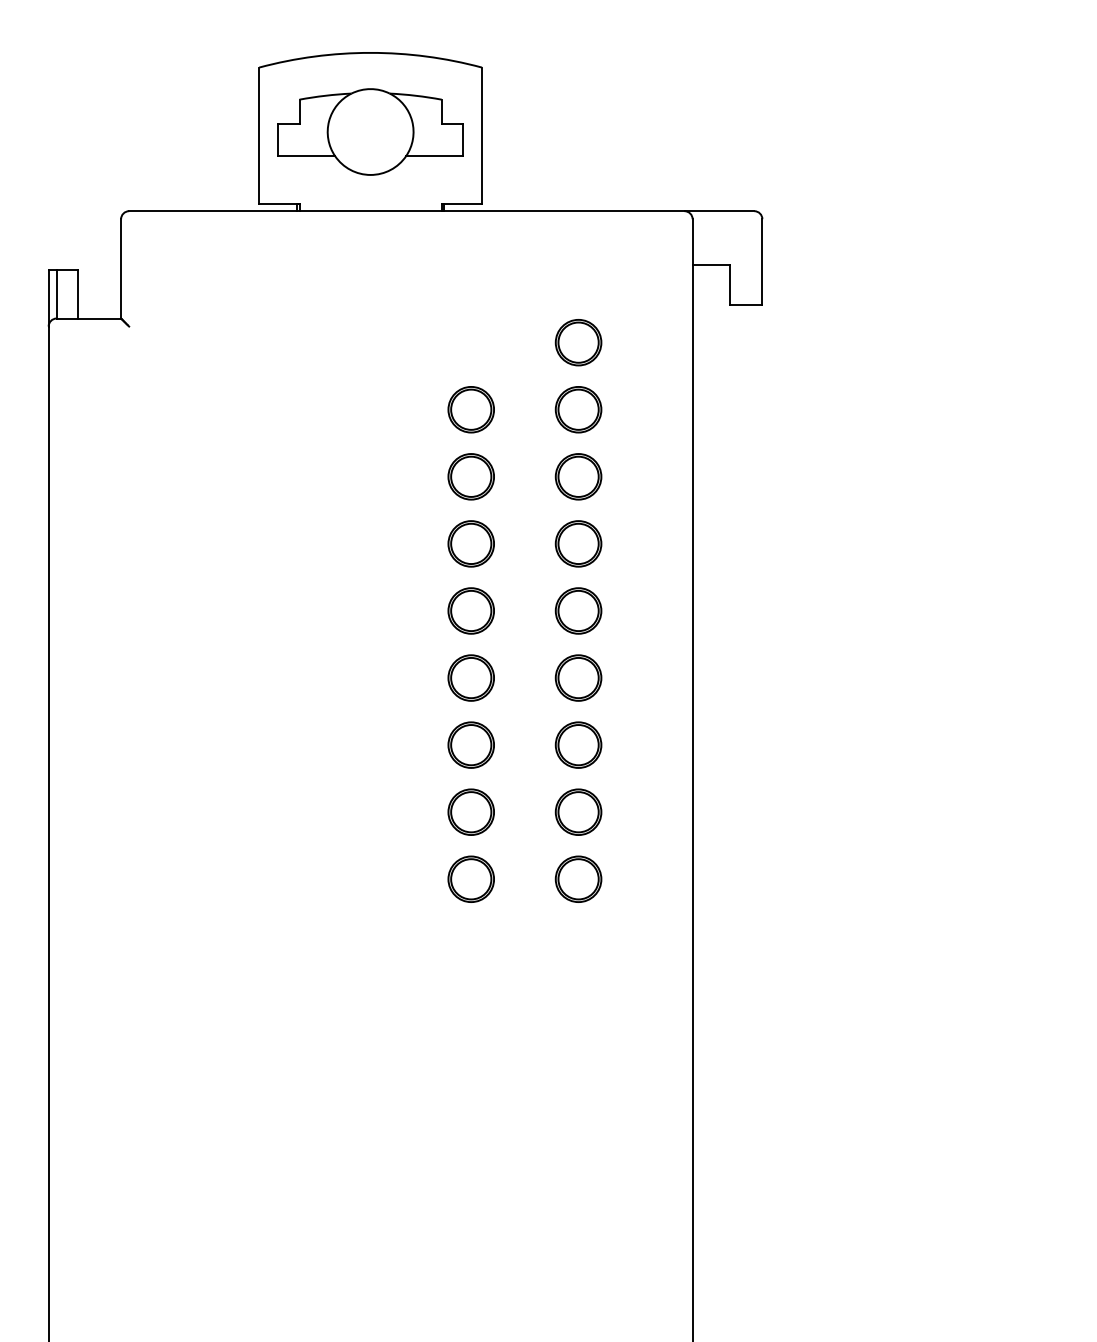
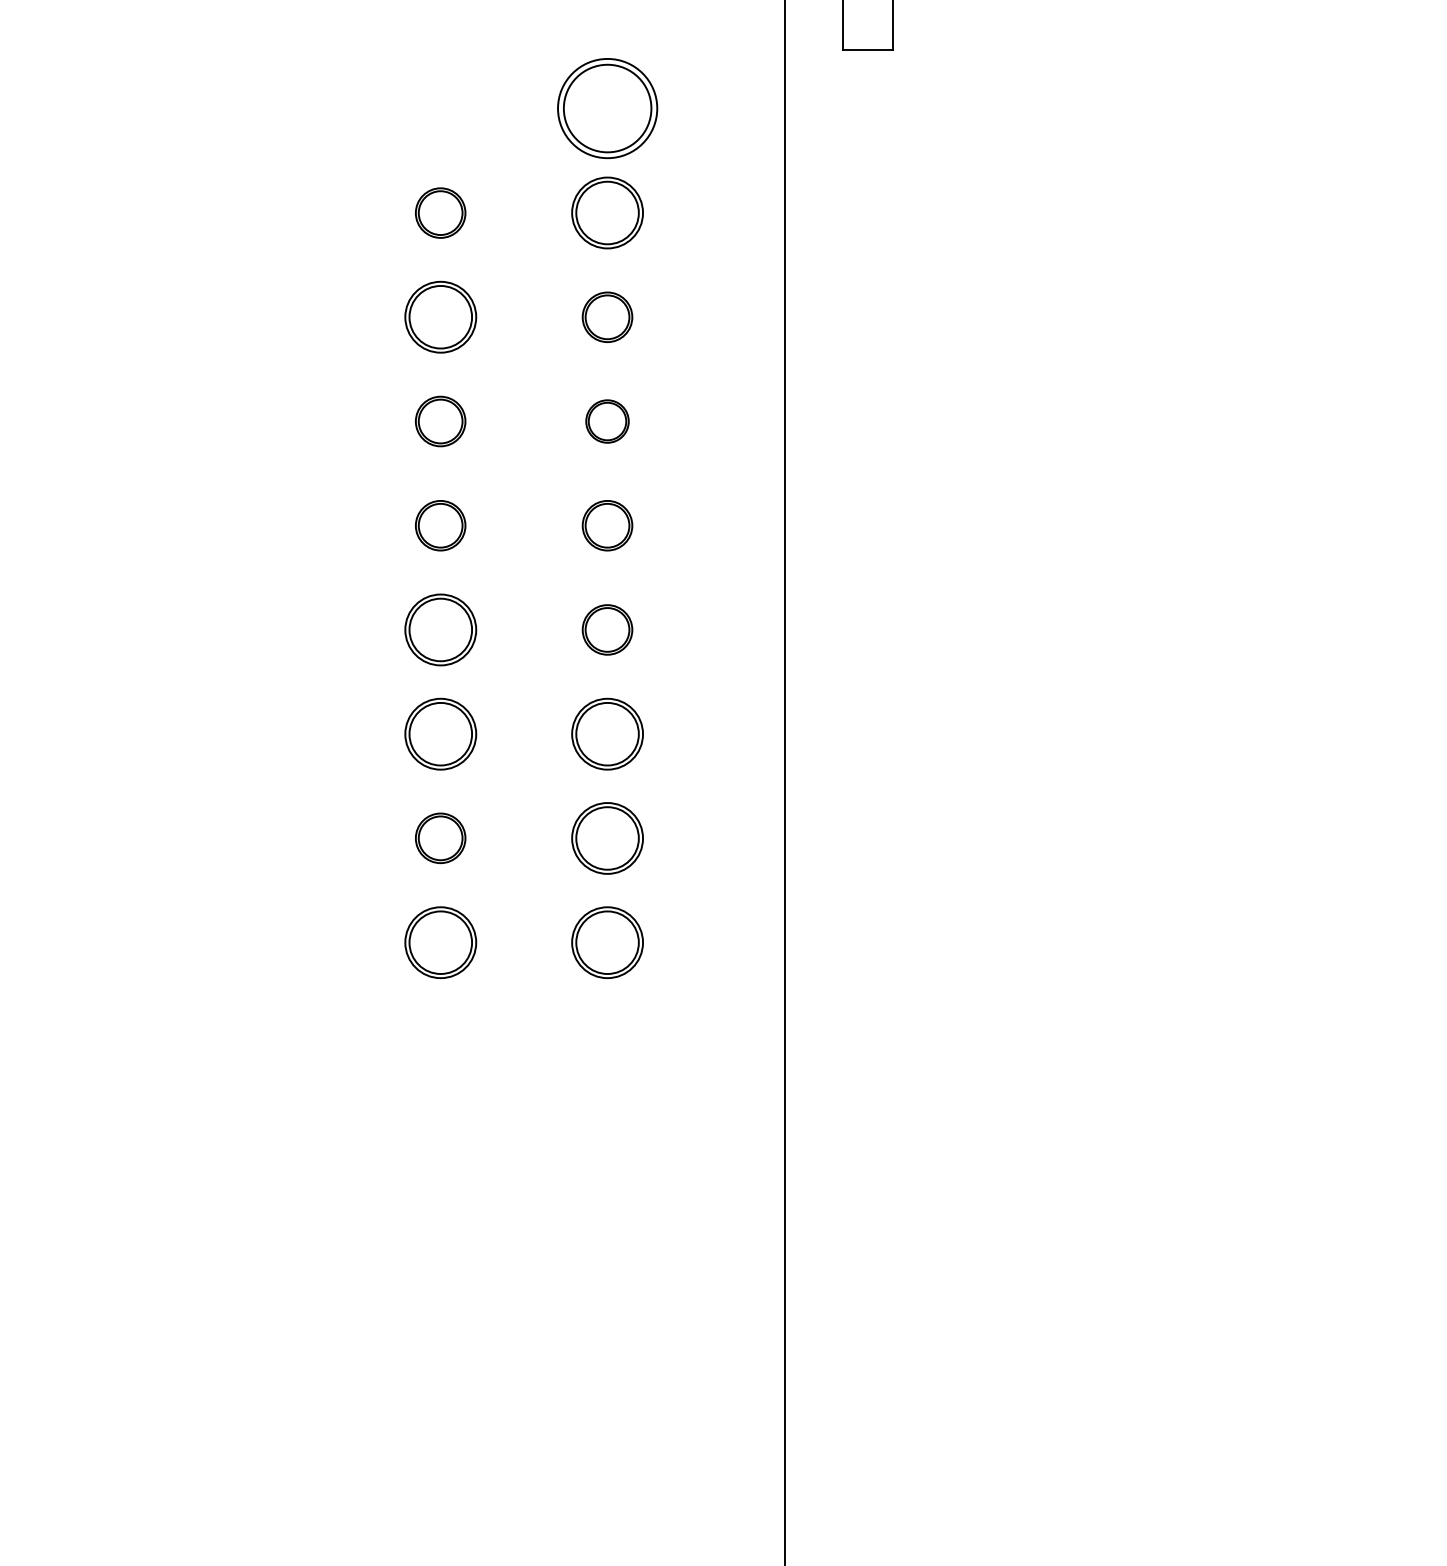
part: (578, 342) -> (607, 108), size x1.4
part: (470, 409) -> (439, 212), size x0.7
part: (578, 476) -> (607, 316), size x0.7
part: (470, 543) -> (439, 420), size x0.7
part: (578, 543) -> (607, 420), size x0.6
part: (470, 610) -> (439, 524), size x0.7
part: (578, 610) -> (607, 524), size x0.7
part: (578, 677) -> (607, 629), size x0.7
part: (470, 811) -> (439, 837), size x0.7

